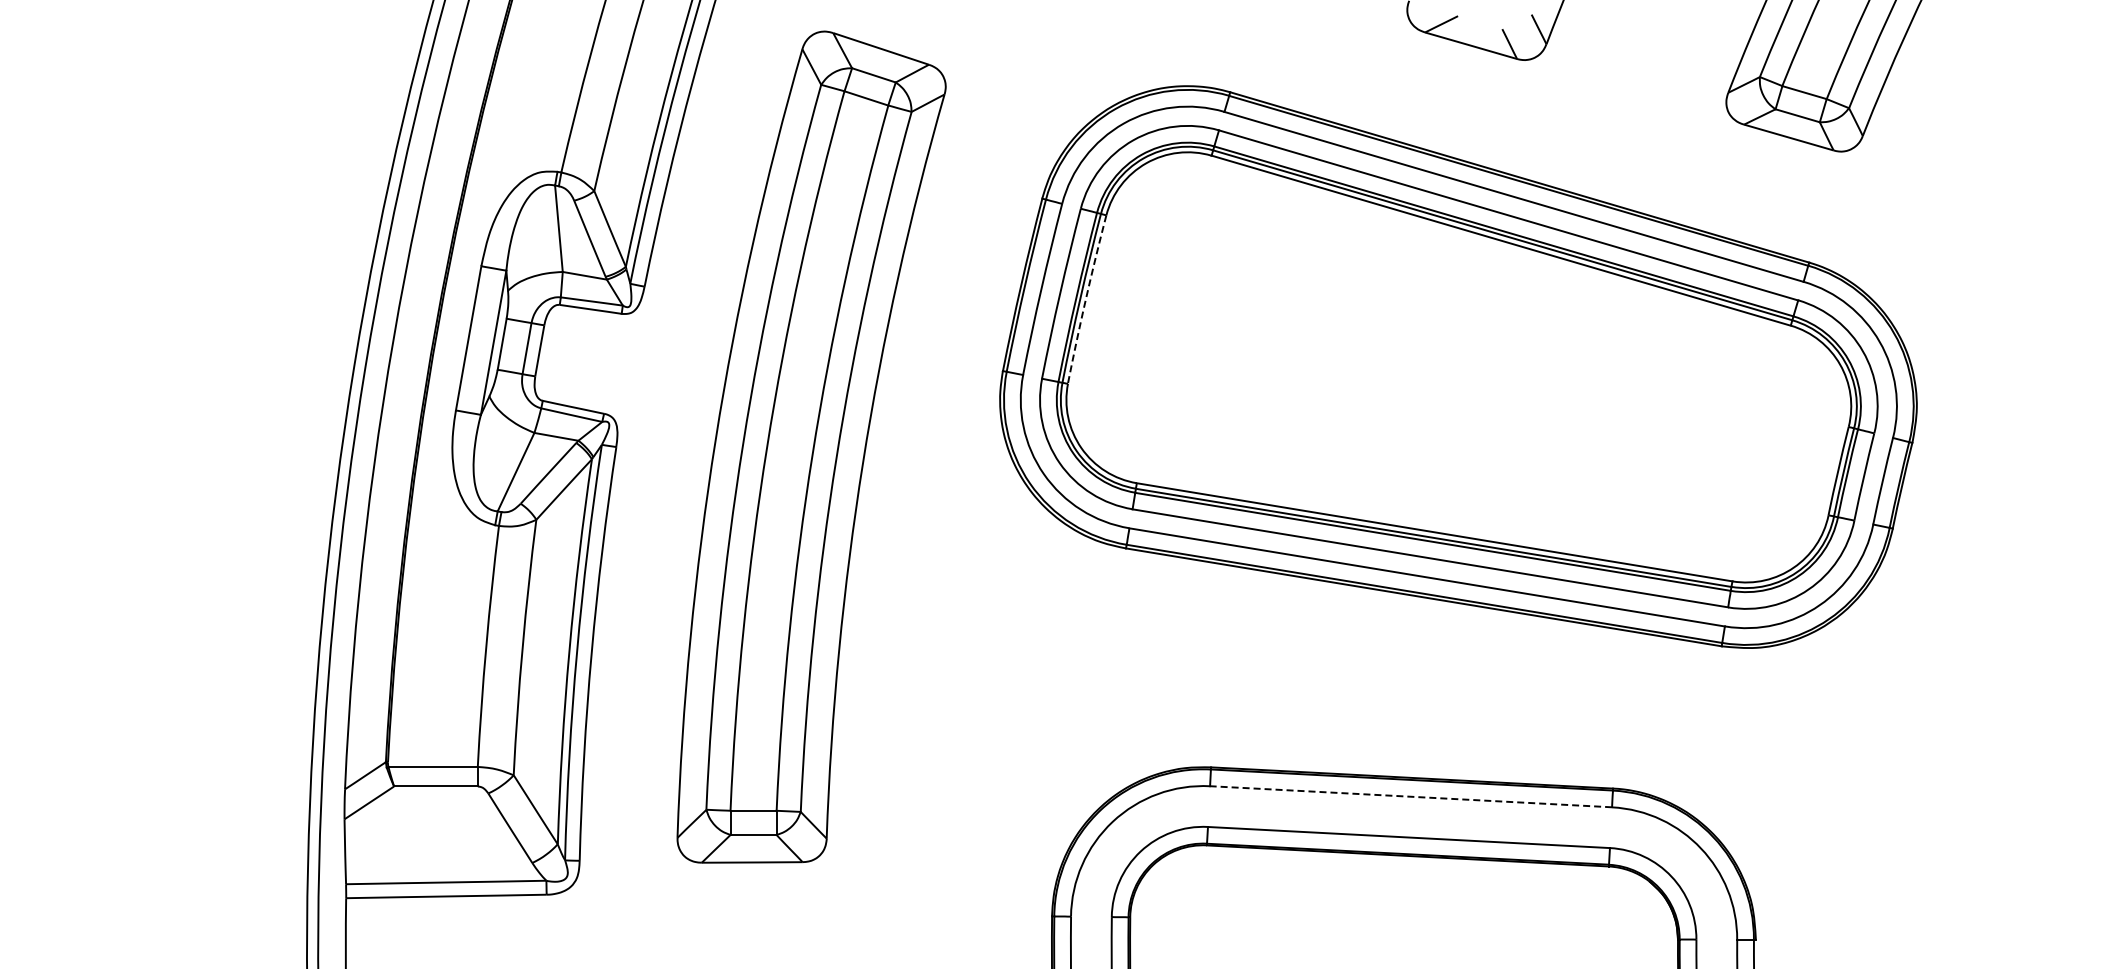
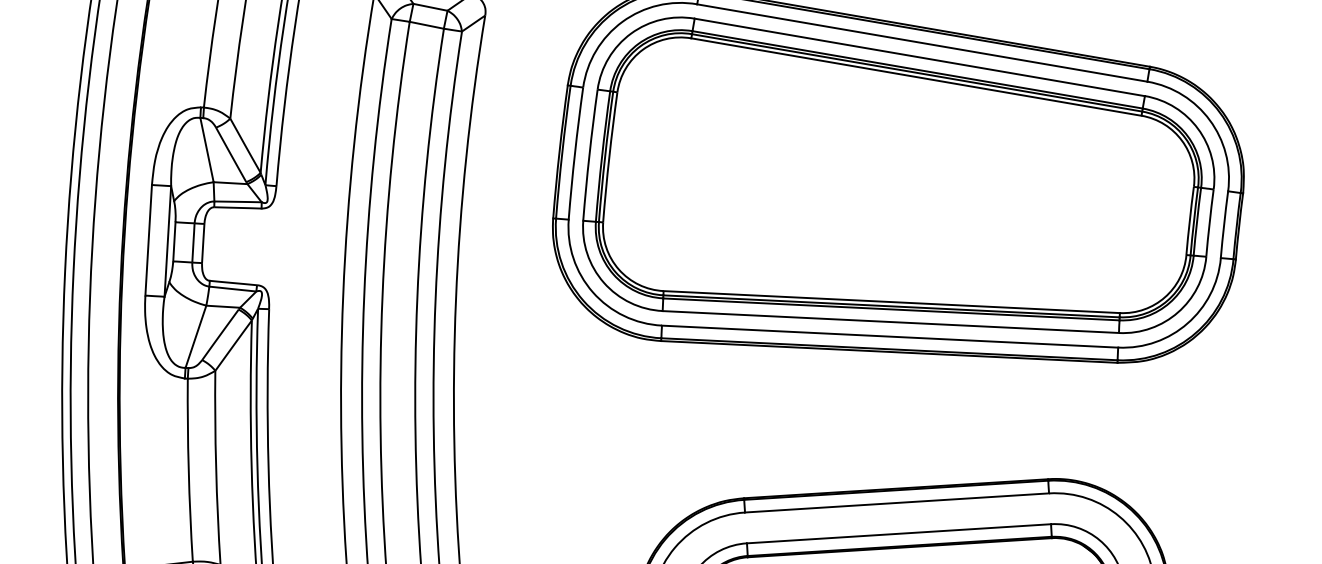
arc: (1085, 299) -> (609, 157), dashed -> solid
line: (1410, 796) -> (896, 502), dashed -> solid

